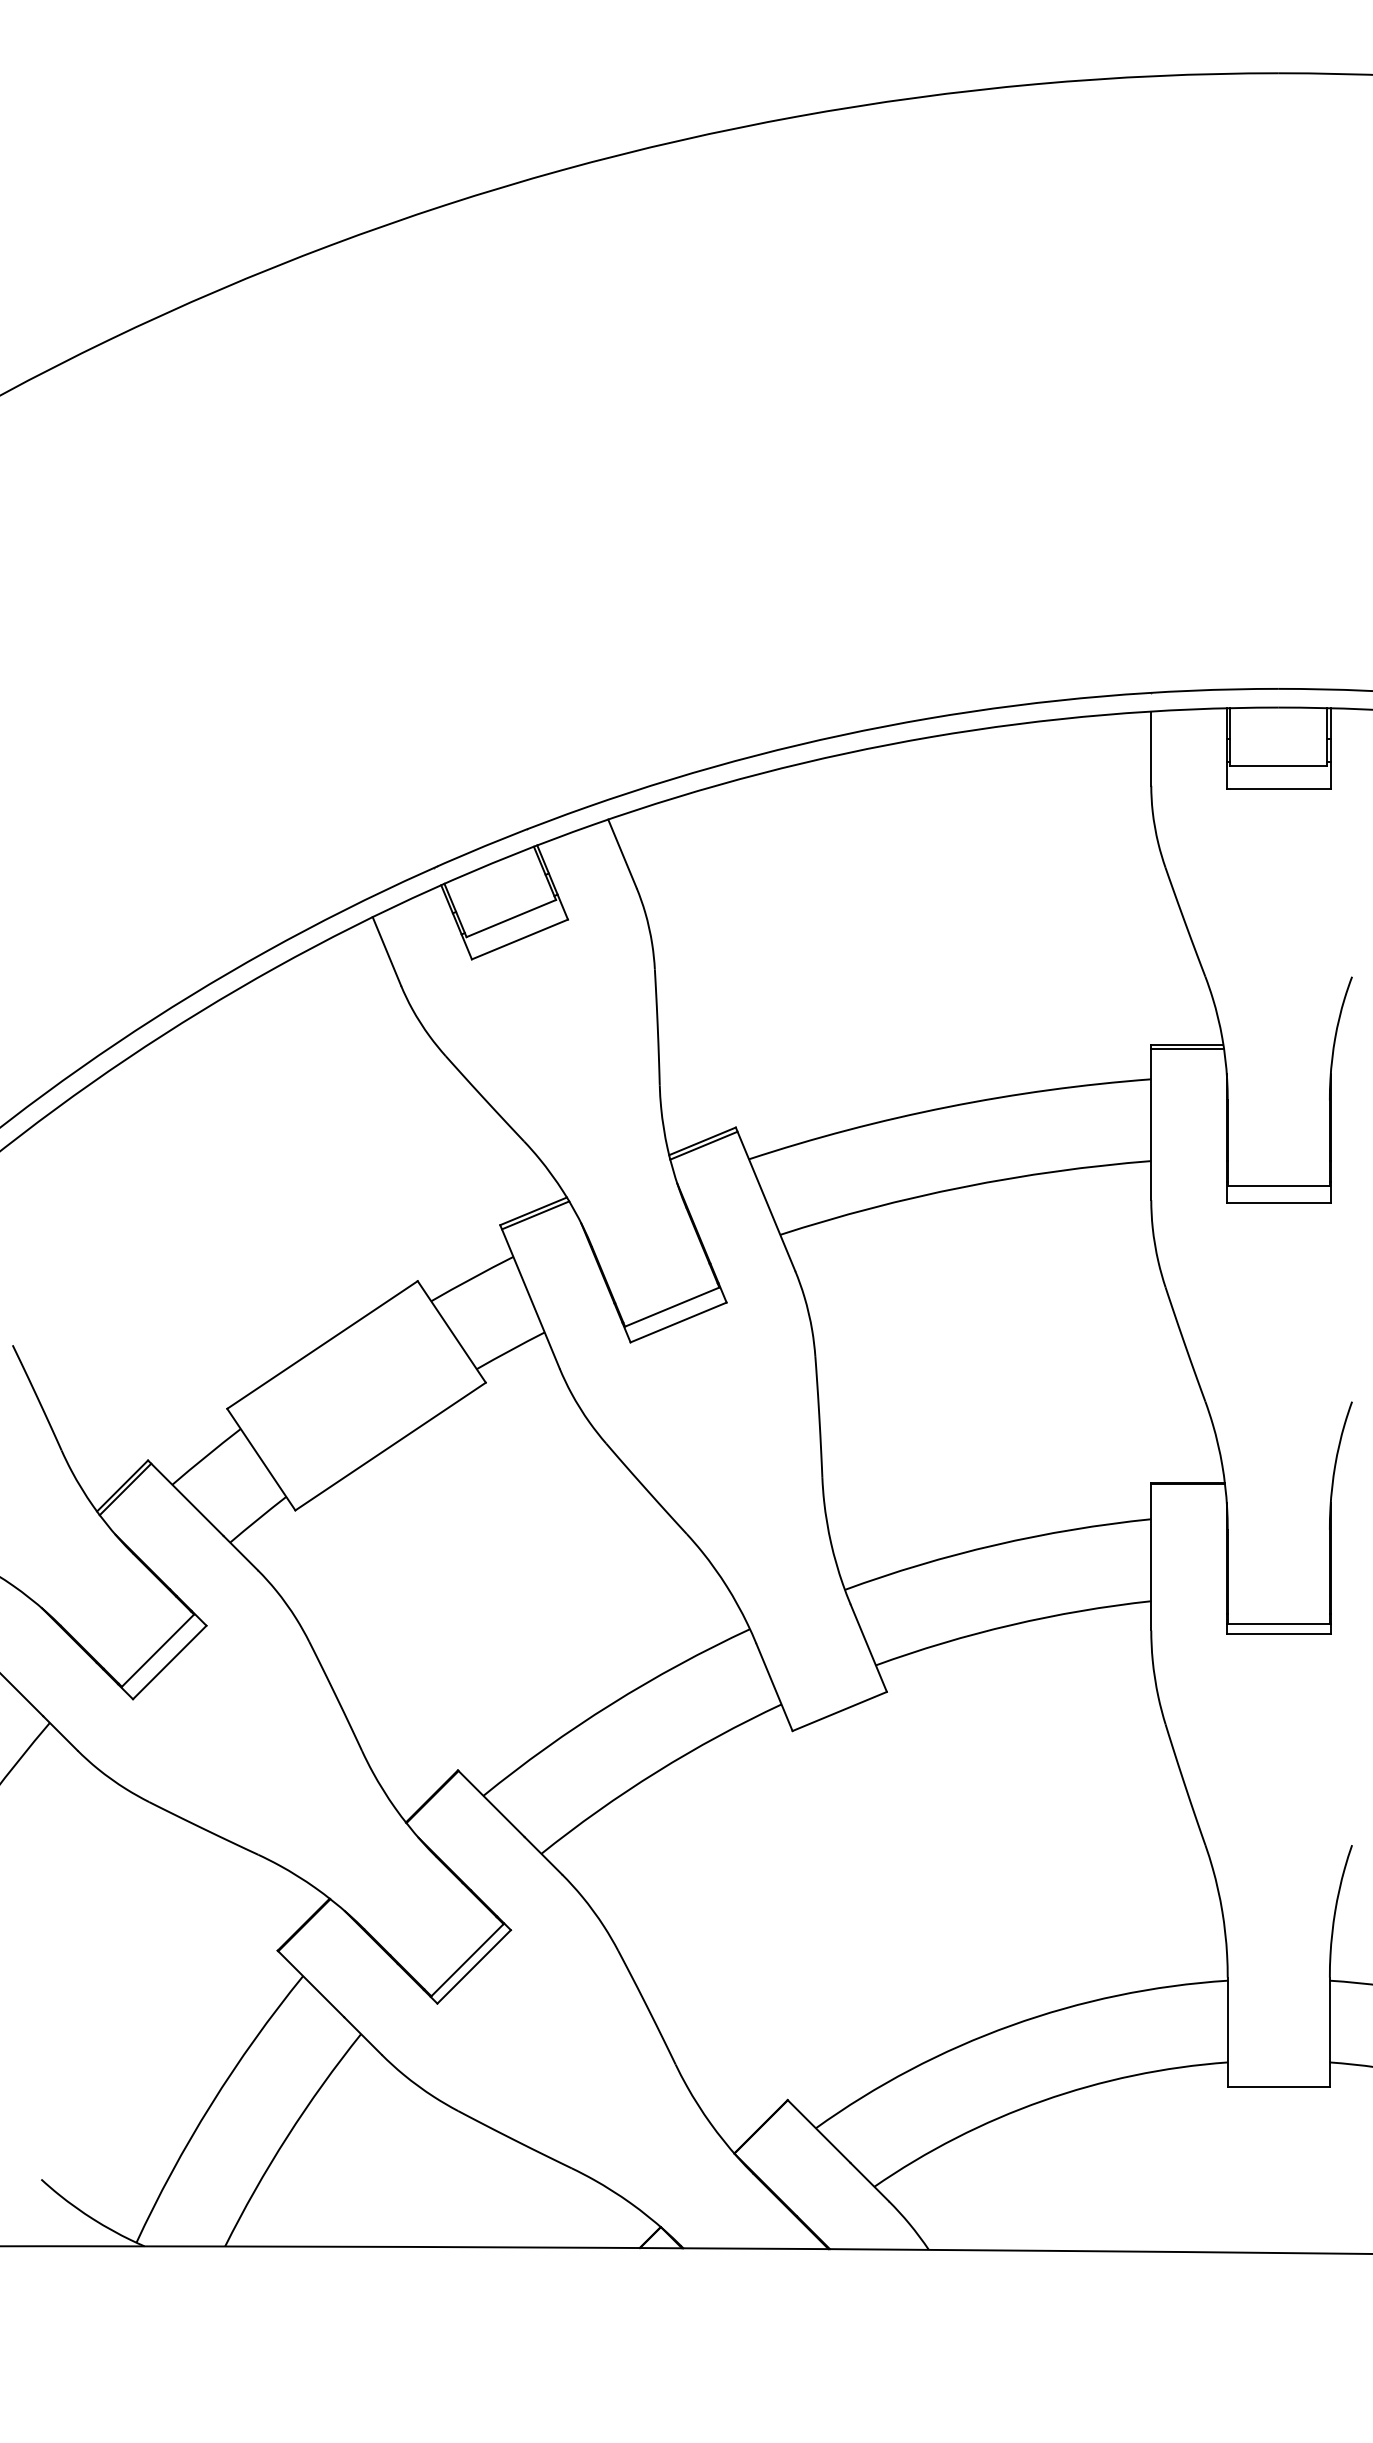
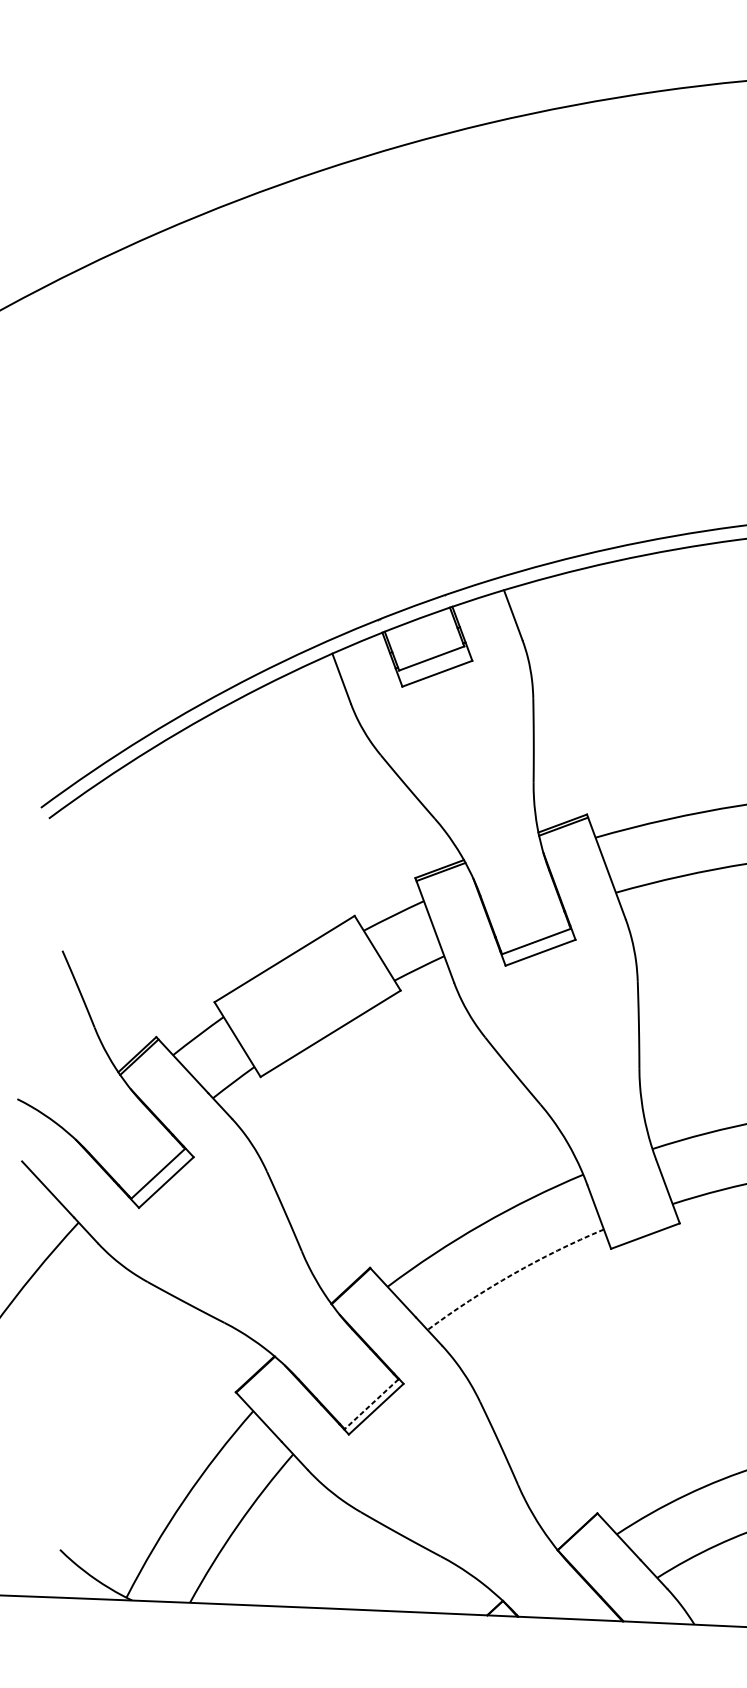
arc: (656, 1771) -> (512, 1274), solid -> dashed
line: (467, 1960) -> (371, 1404), solid -> dashed

